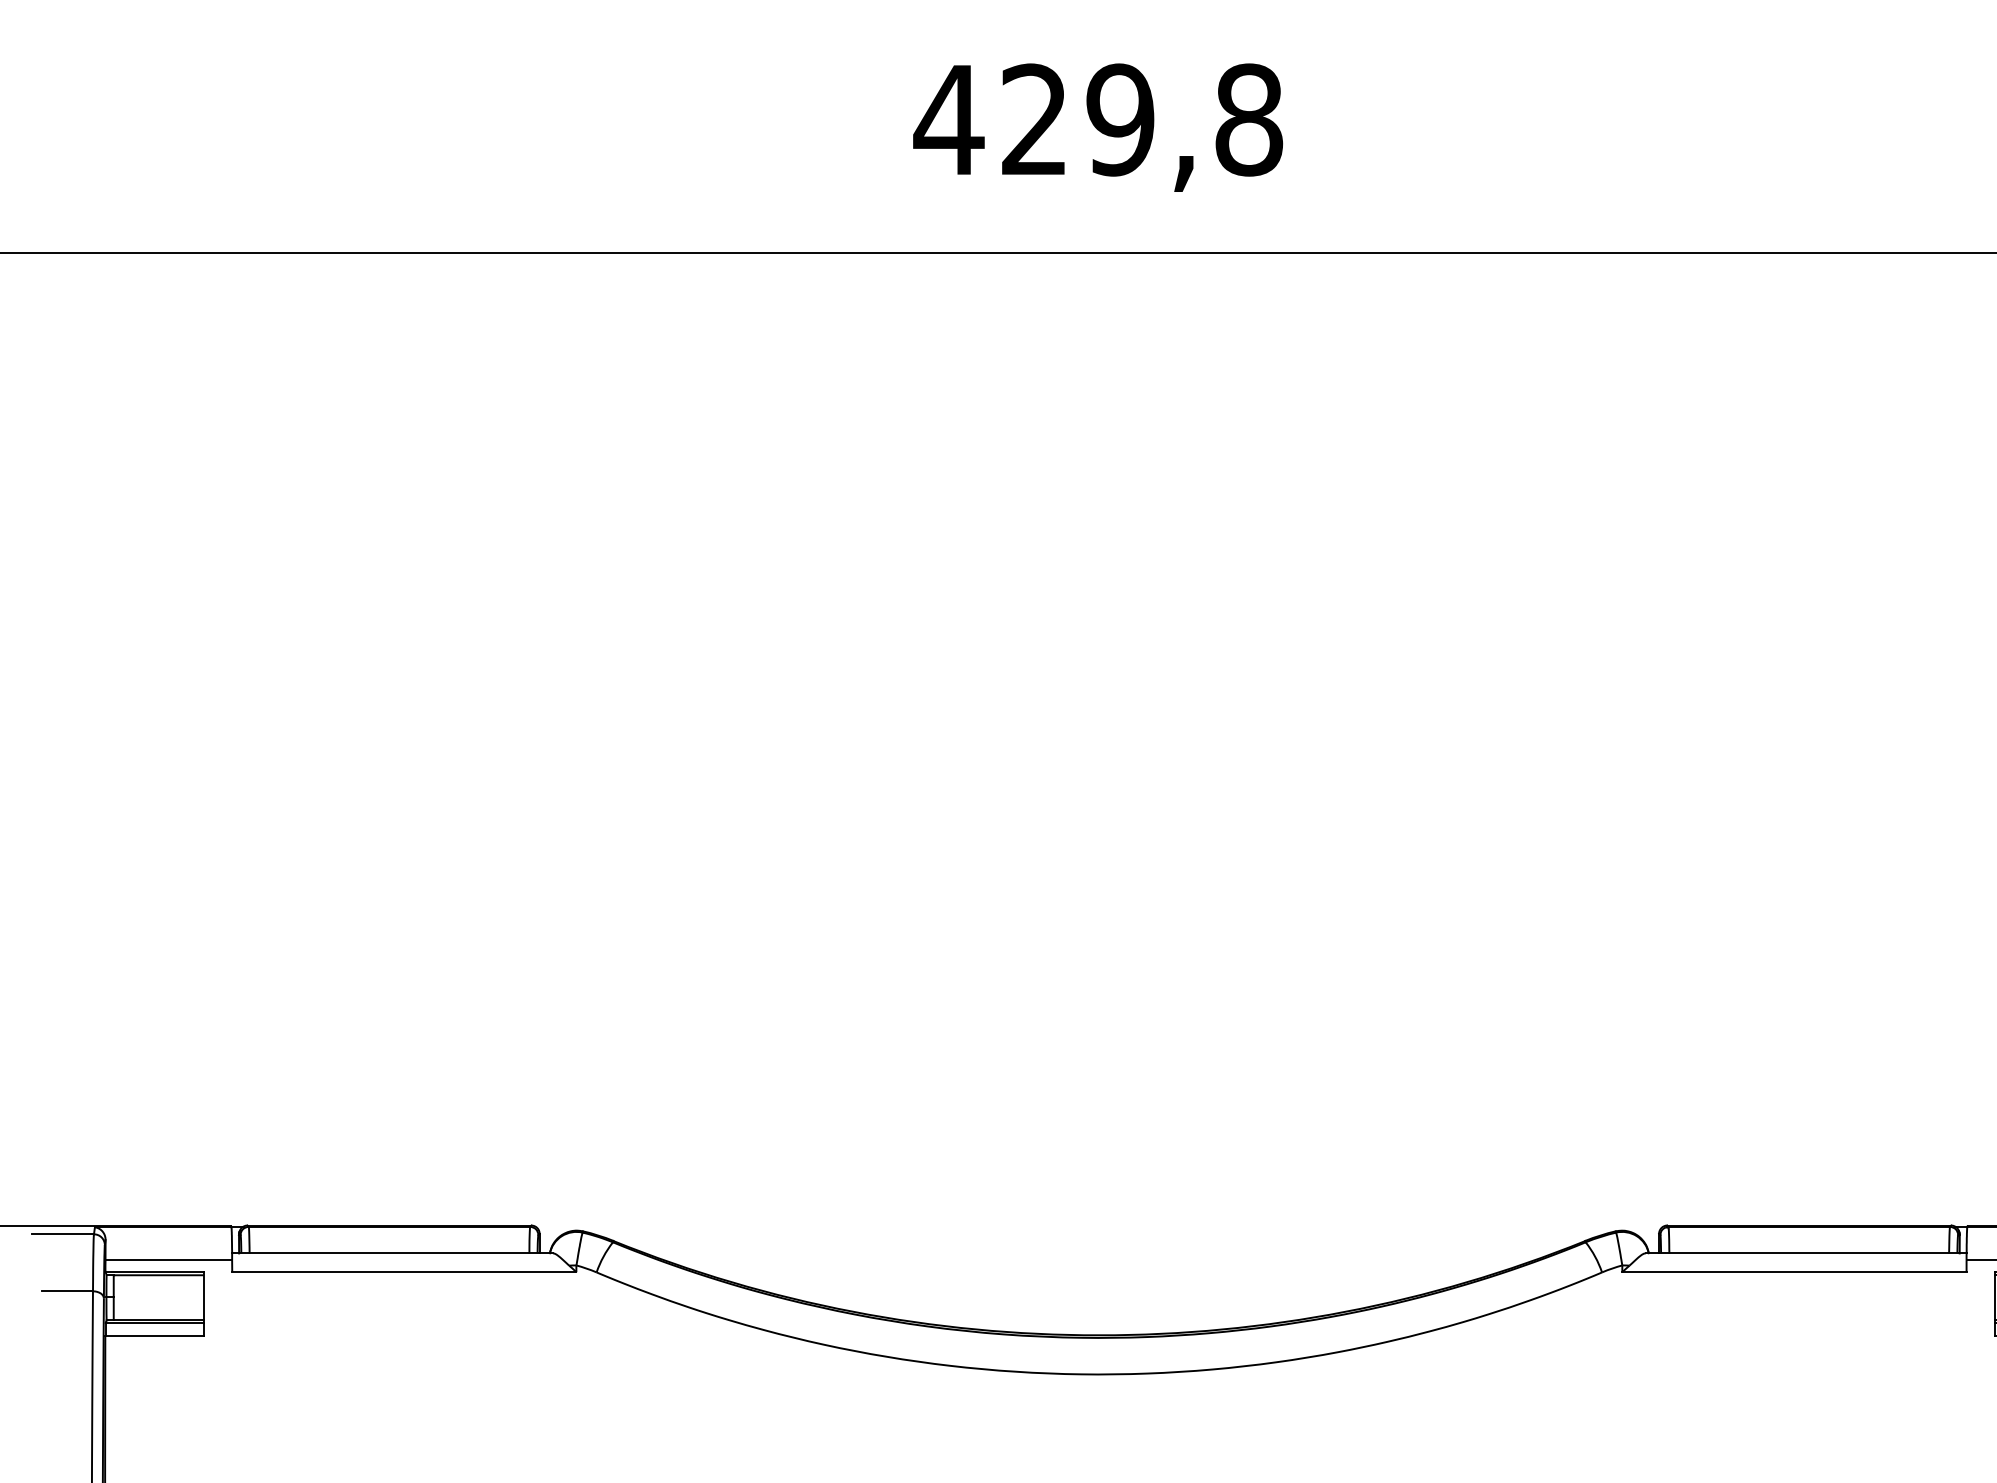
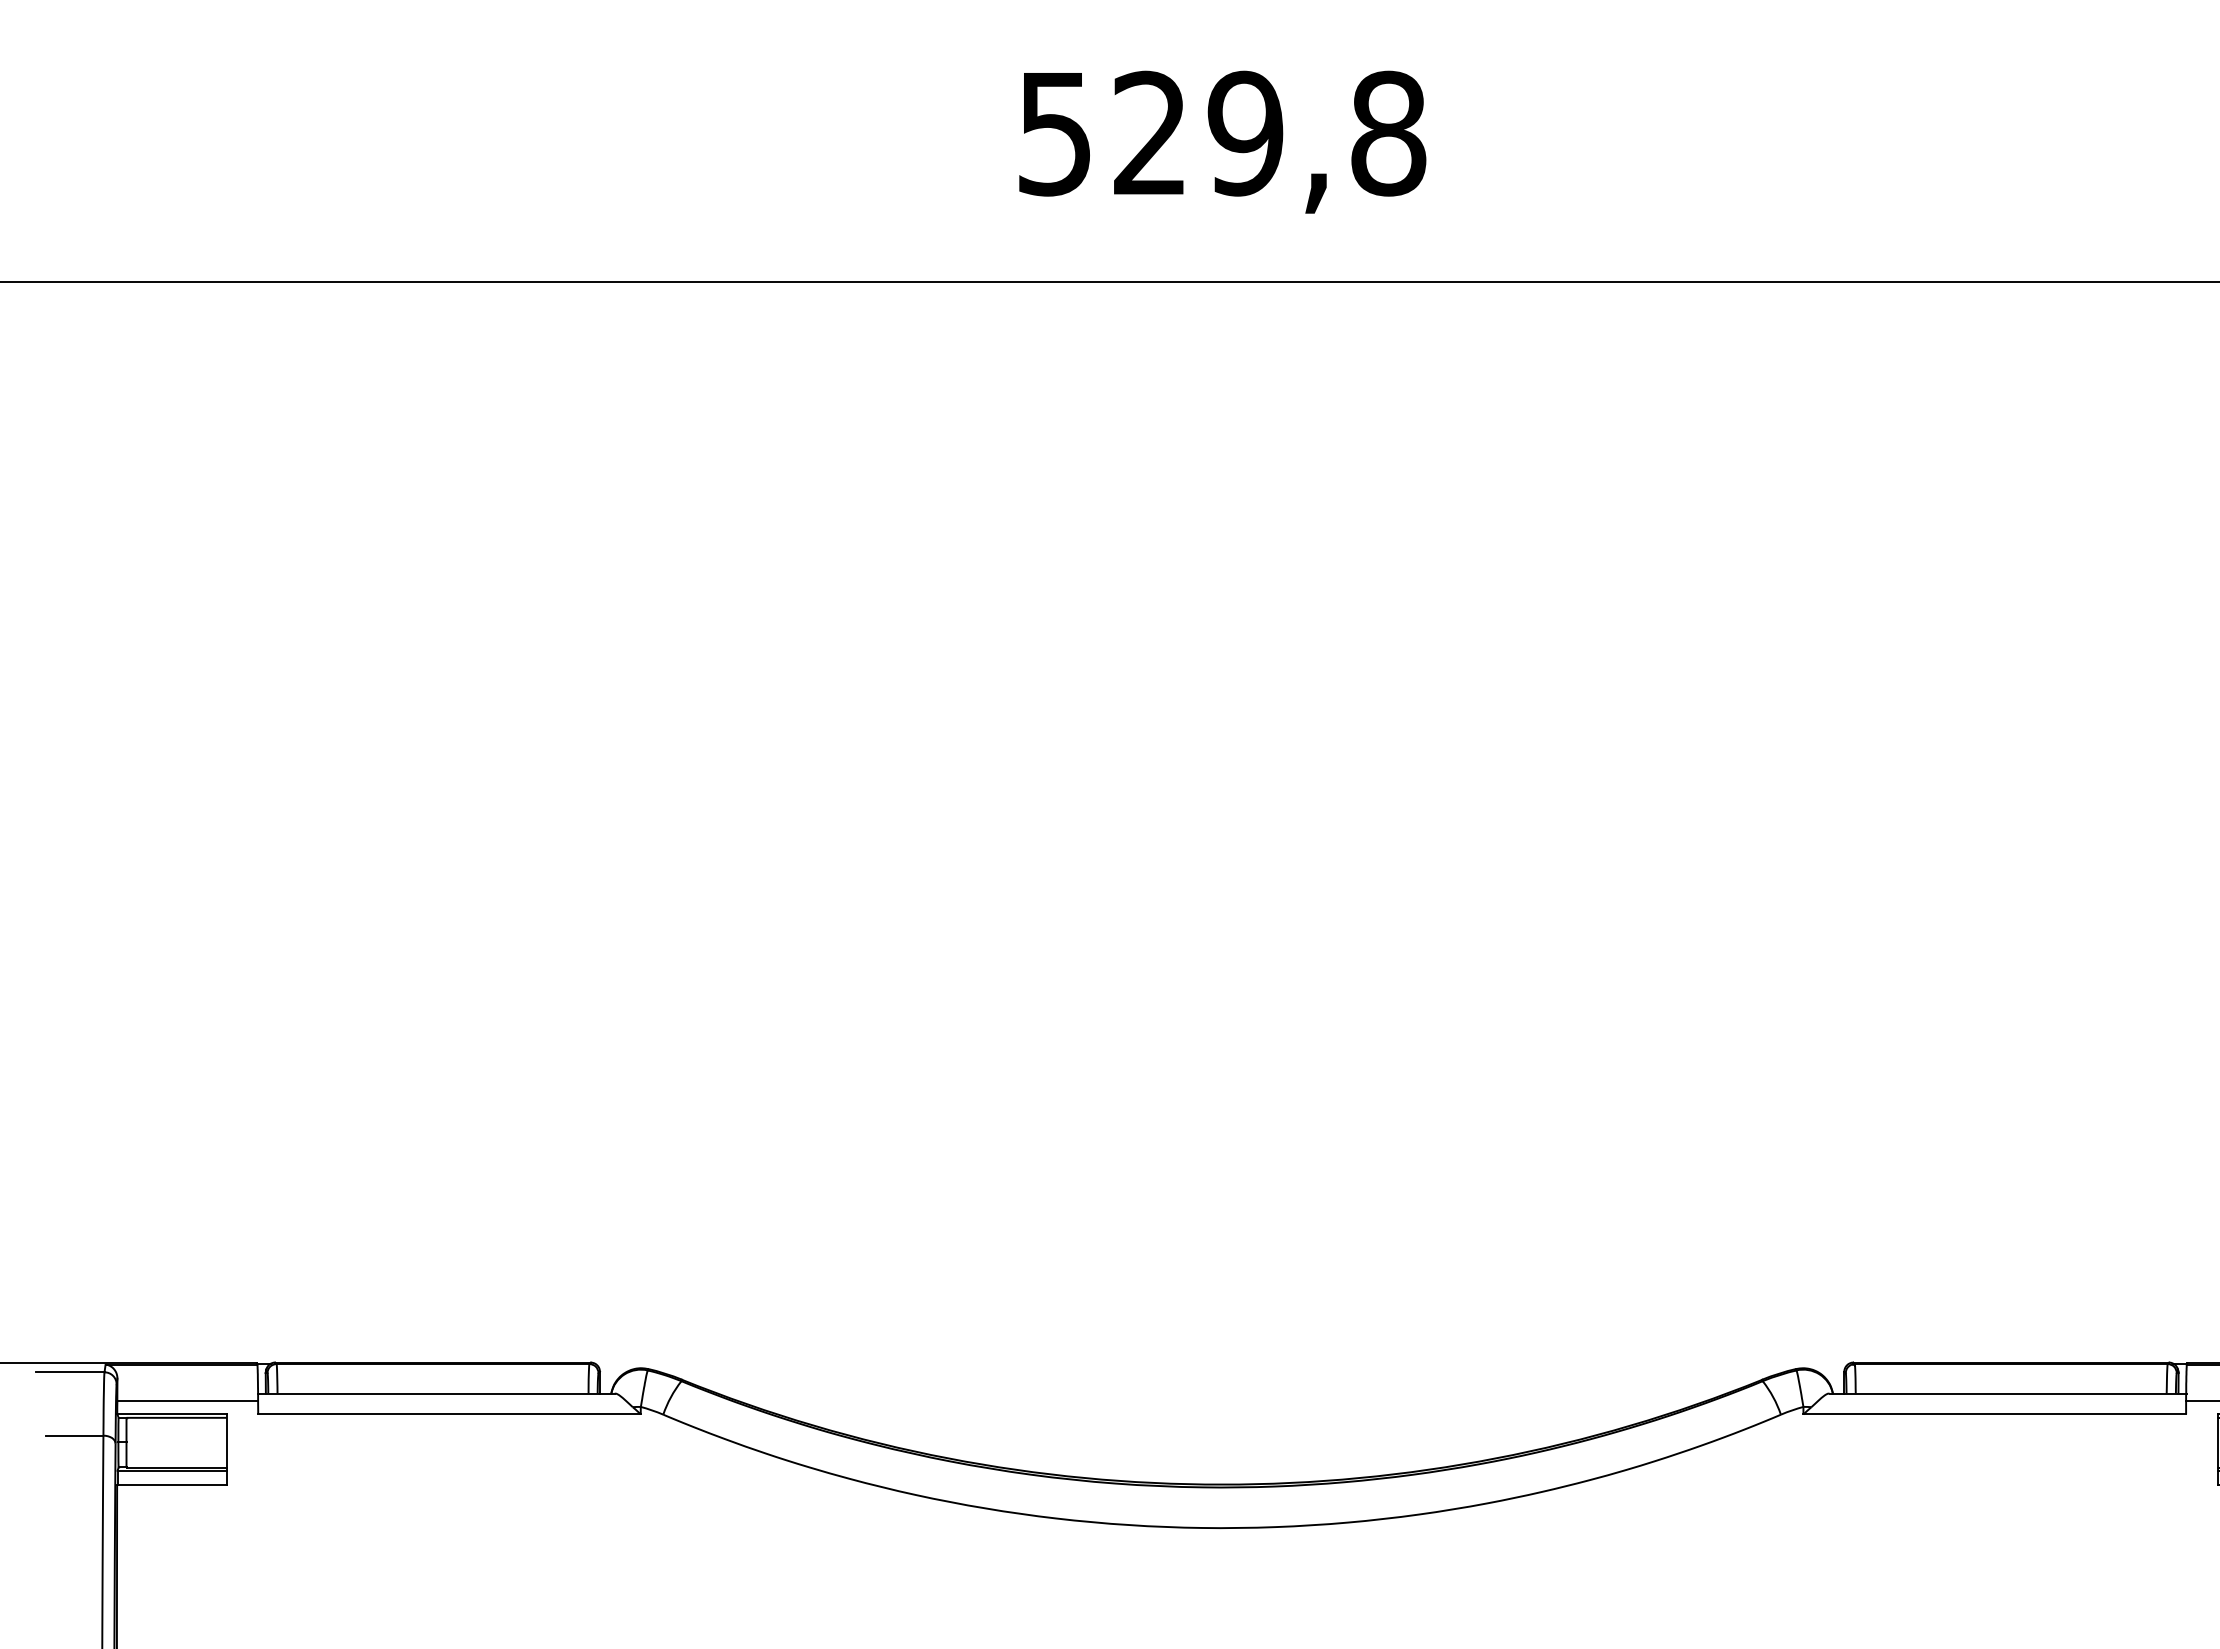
text: (948, 120) -> (1054, 134), 429,8 -> 529,8

